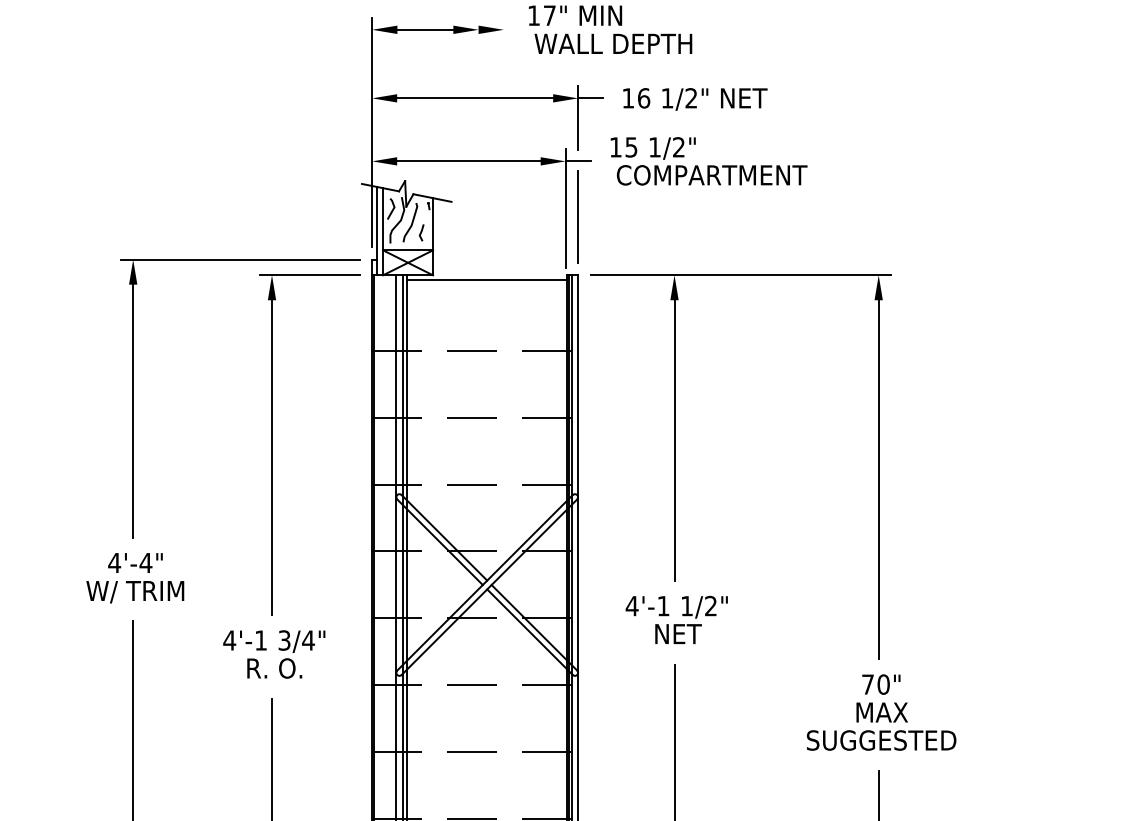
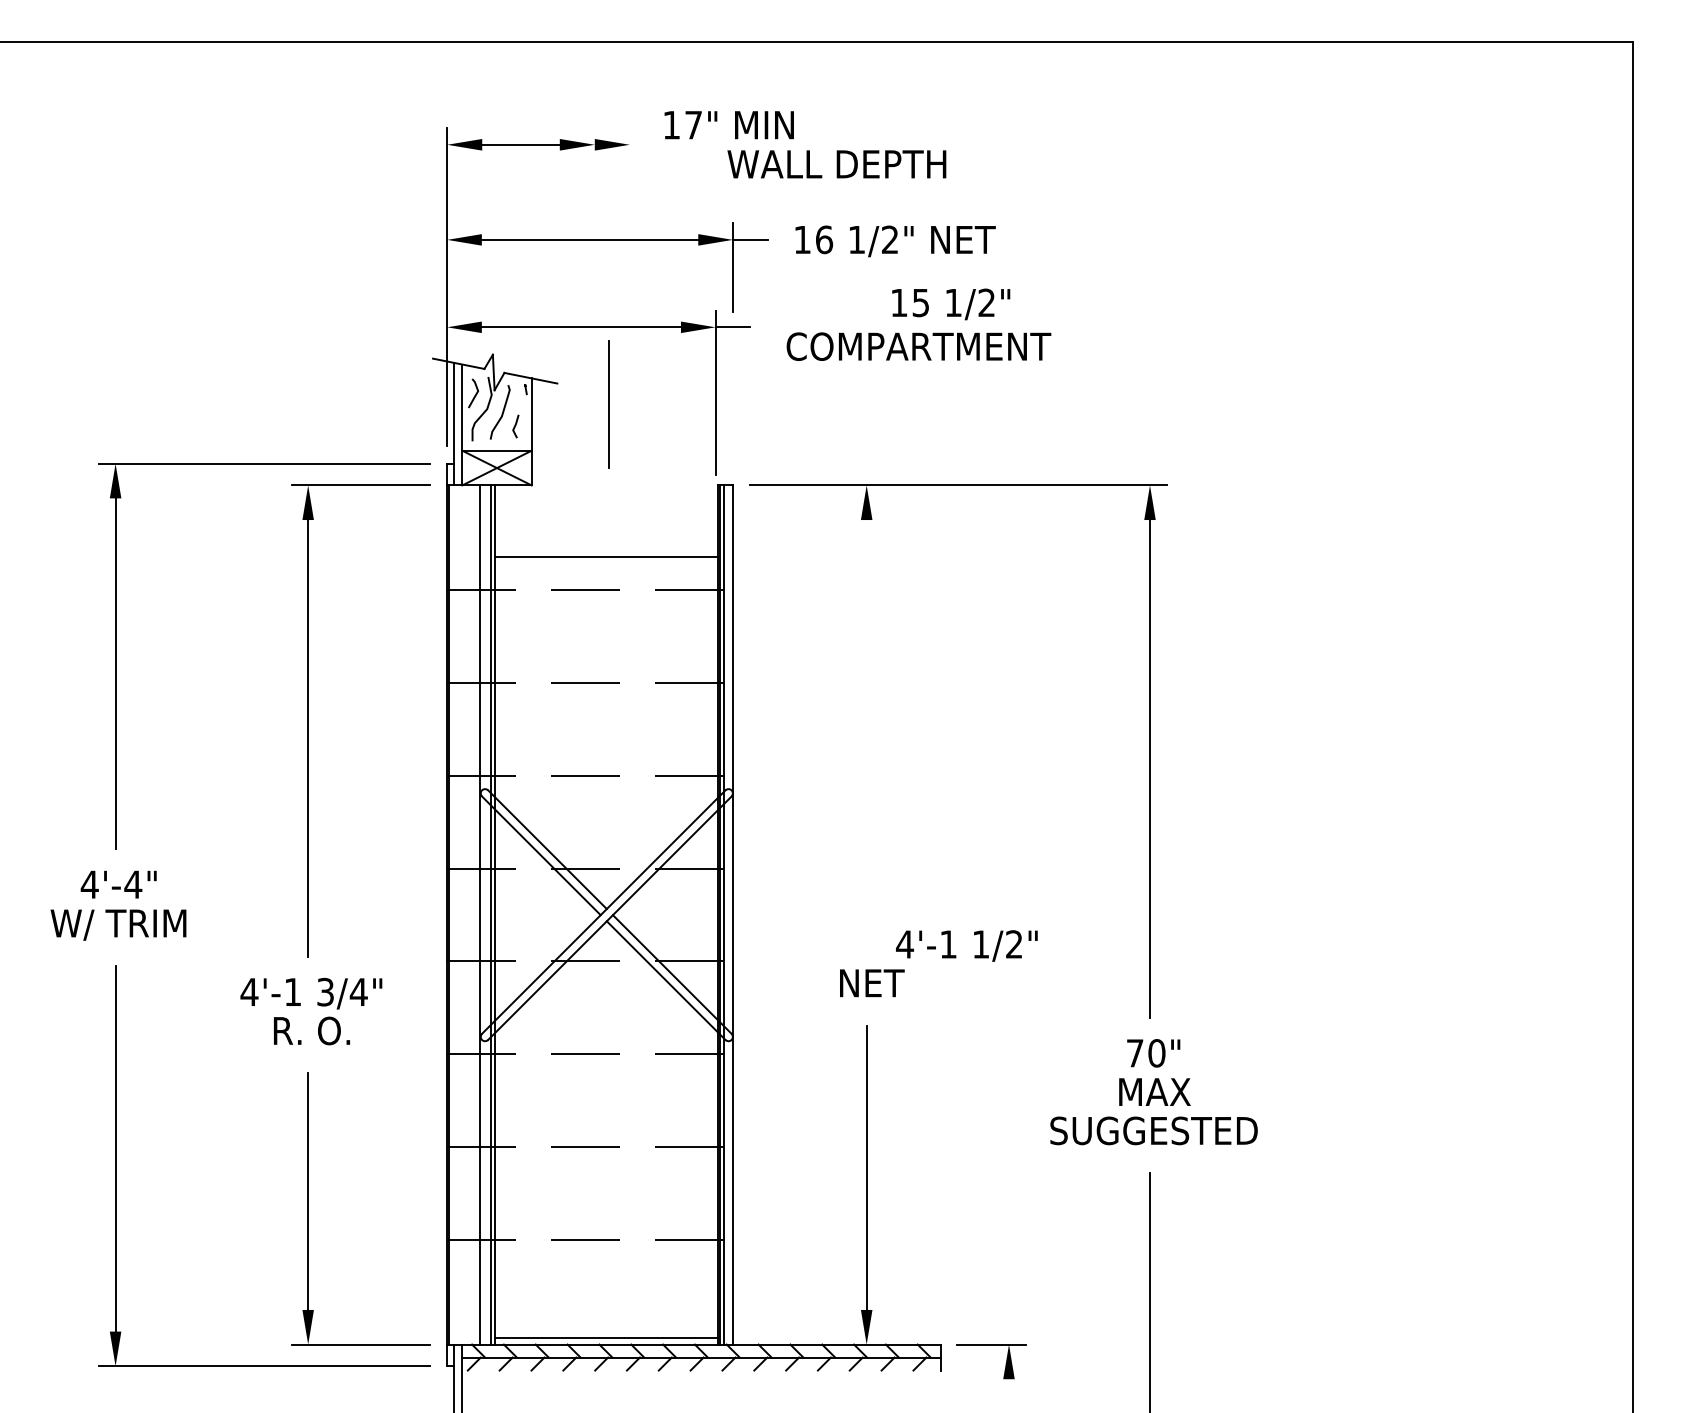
text: (613, 44) -> (836, 164), moved
text: (653, 148) -> (951, 304), moved
line: (577, 216) -> (608, 404), moved
line: (486, 279) -> (605, 556), moved
line: (674, 440) -> (866, 714), removed
text: (676, 606) -> (966, 945), moved

